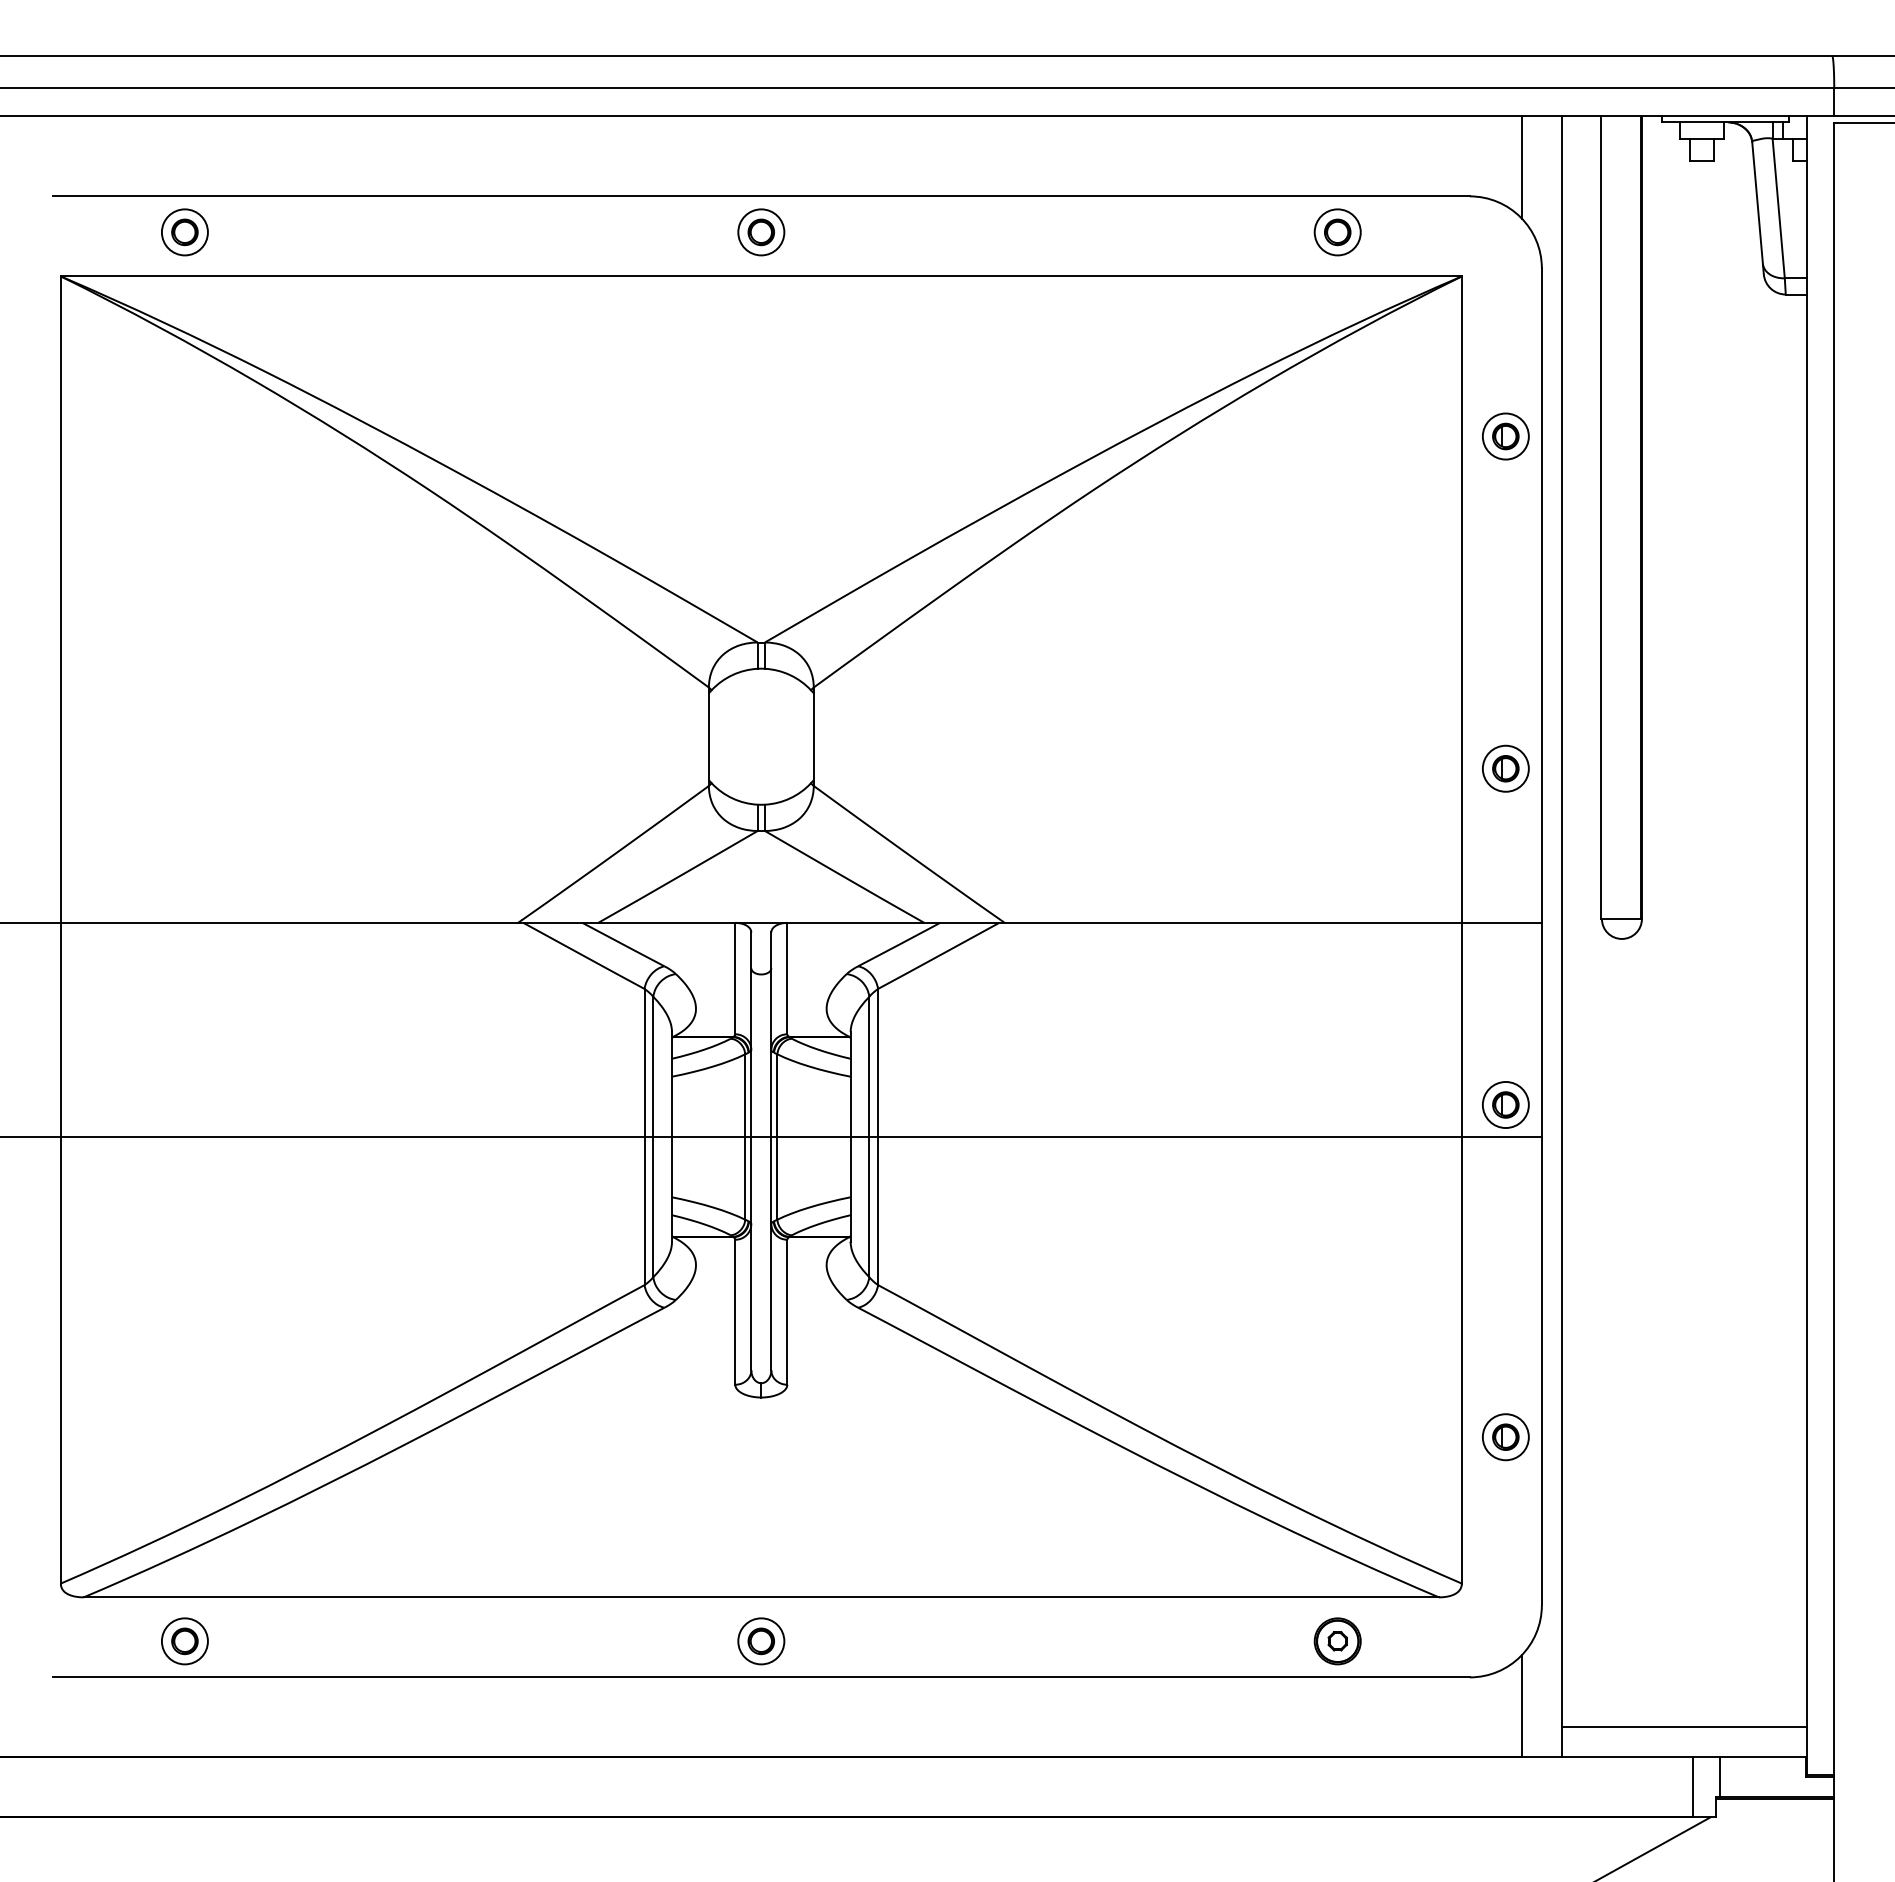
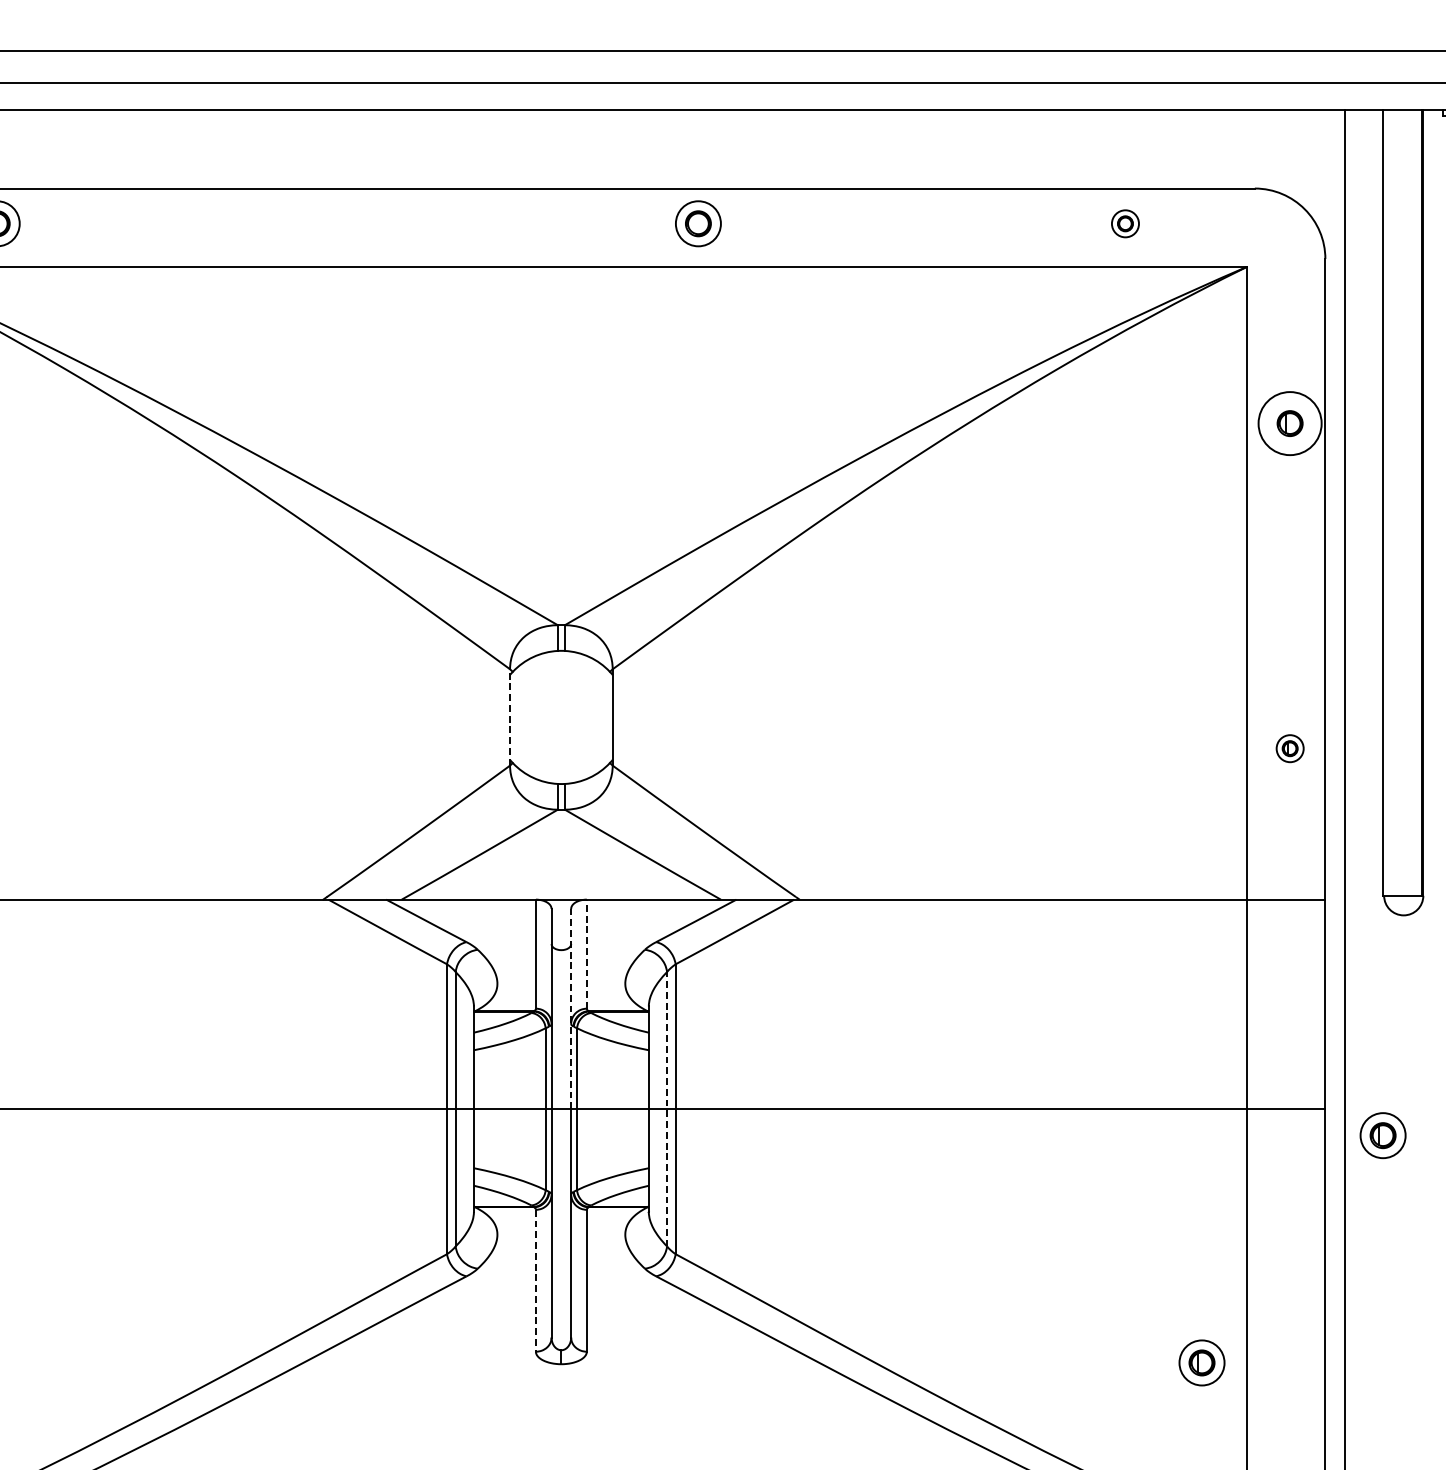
line: (1521, 167) -> (1305, 160), removed
part: (761, 232) -> (698, 223), moved
part: (1337, 232) -> (1125, 223), size x0.6
circle: (1505, 436) -> (1289, 423), size x1.4
line: (708, 736) -> (509, 717), solid -> dashed
part: (1505, 768) -> (1289, 748), size x0.6
line: (787, 978) -> (586, 954), solid -> dashed
line: (771, 1034) -> (571, 1008), solid -> dashed
part: (1505, 1104) -> (1382, 1135), moved
line: (869, 1136) -> (667, 1108), solid -> dashed
line: (735, 1312) -> (536, 1281), solid -> dashed
part: (1505, 1437) -> (1201, 1363), moved

